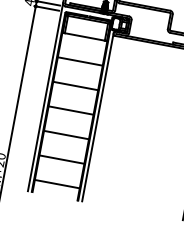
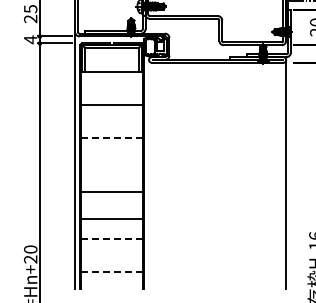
line: (75, 86) -> (112, 138), solid -> dashed
line: (70, 110) -> (111, 191), moved
line: (98, 117) -> (149, 174), removed
line: (66, 135) -> (111, 219), moved
line: (62, 159) -> (112, 238), solid -> dashed
line: (57, 184) -> (112, 272), solid -> dashed

